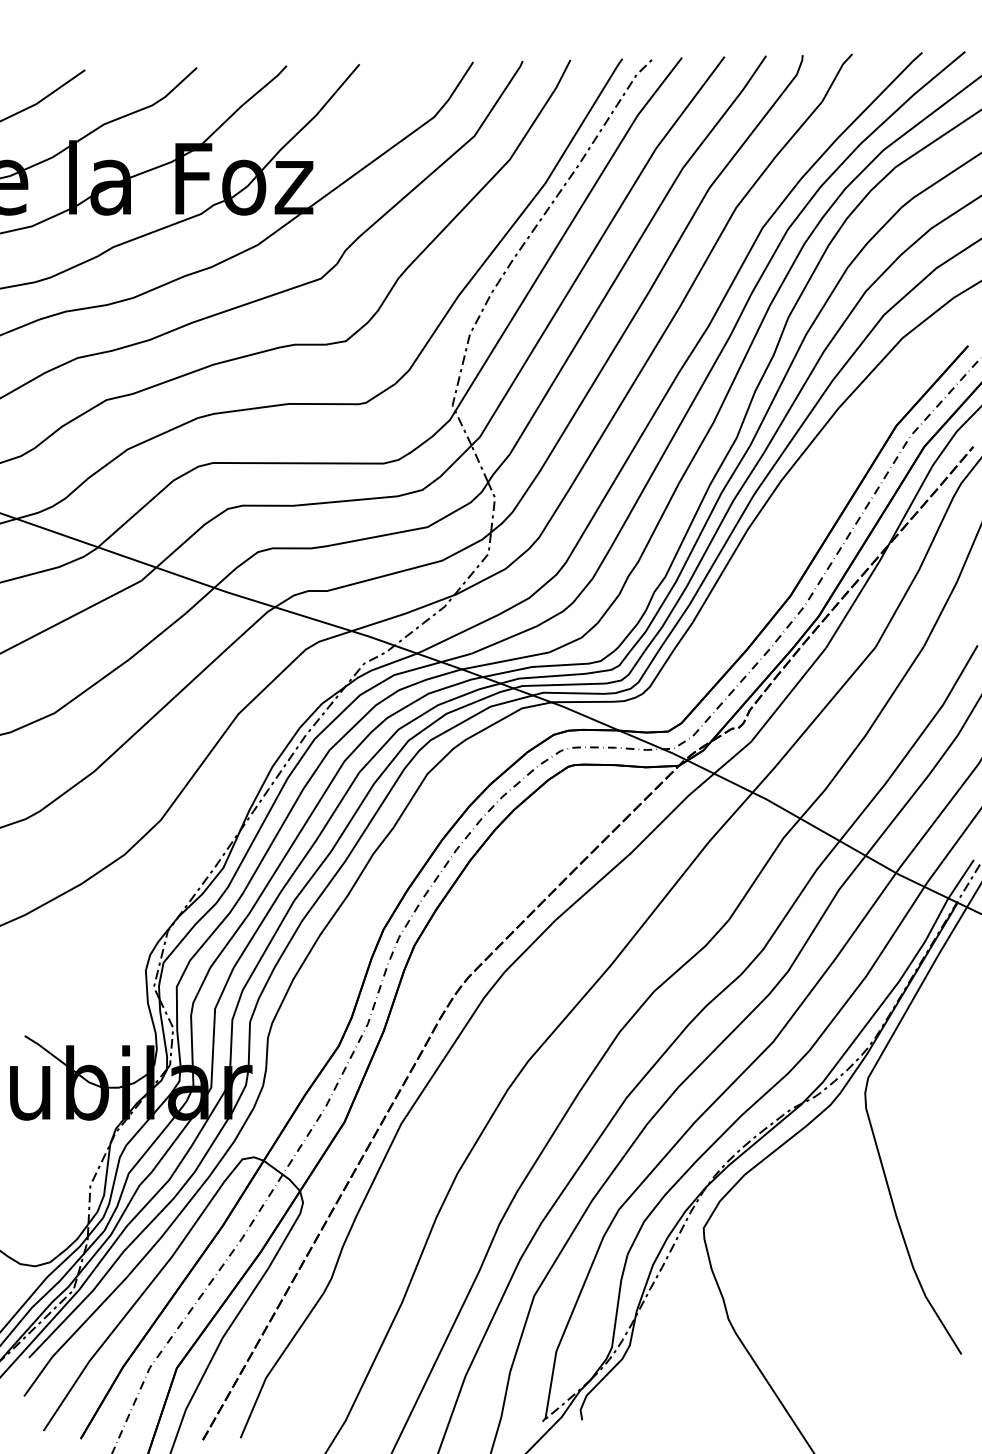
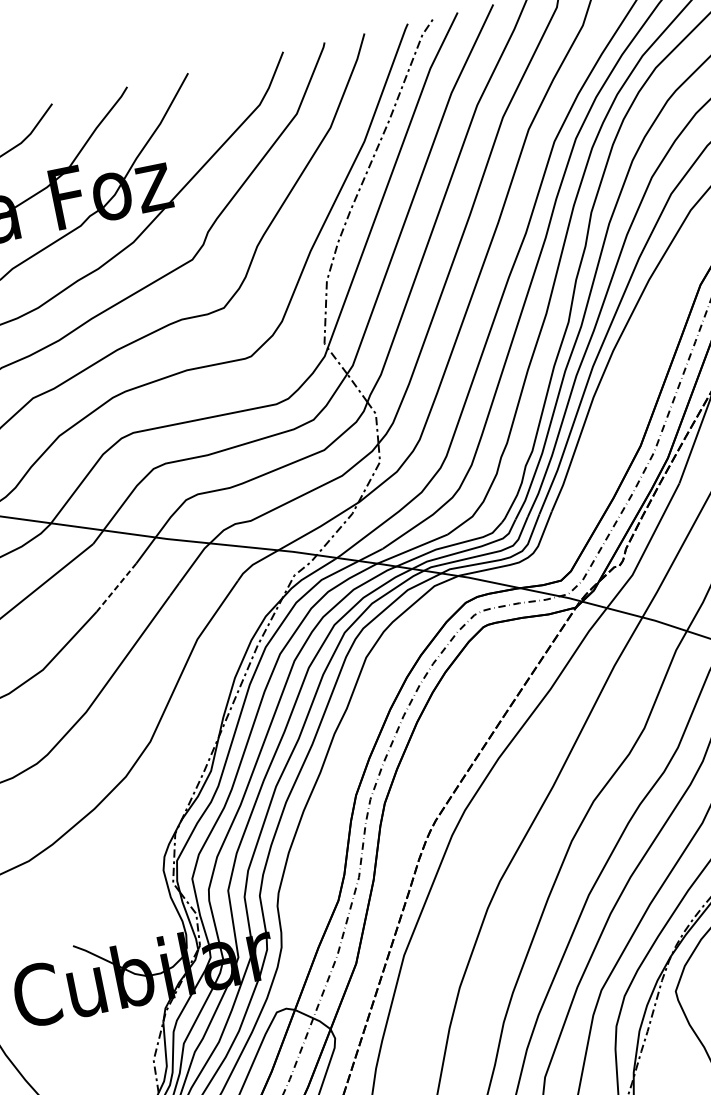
line: (157, 636) -> (116, 588), solid -> dashed

